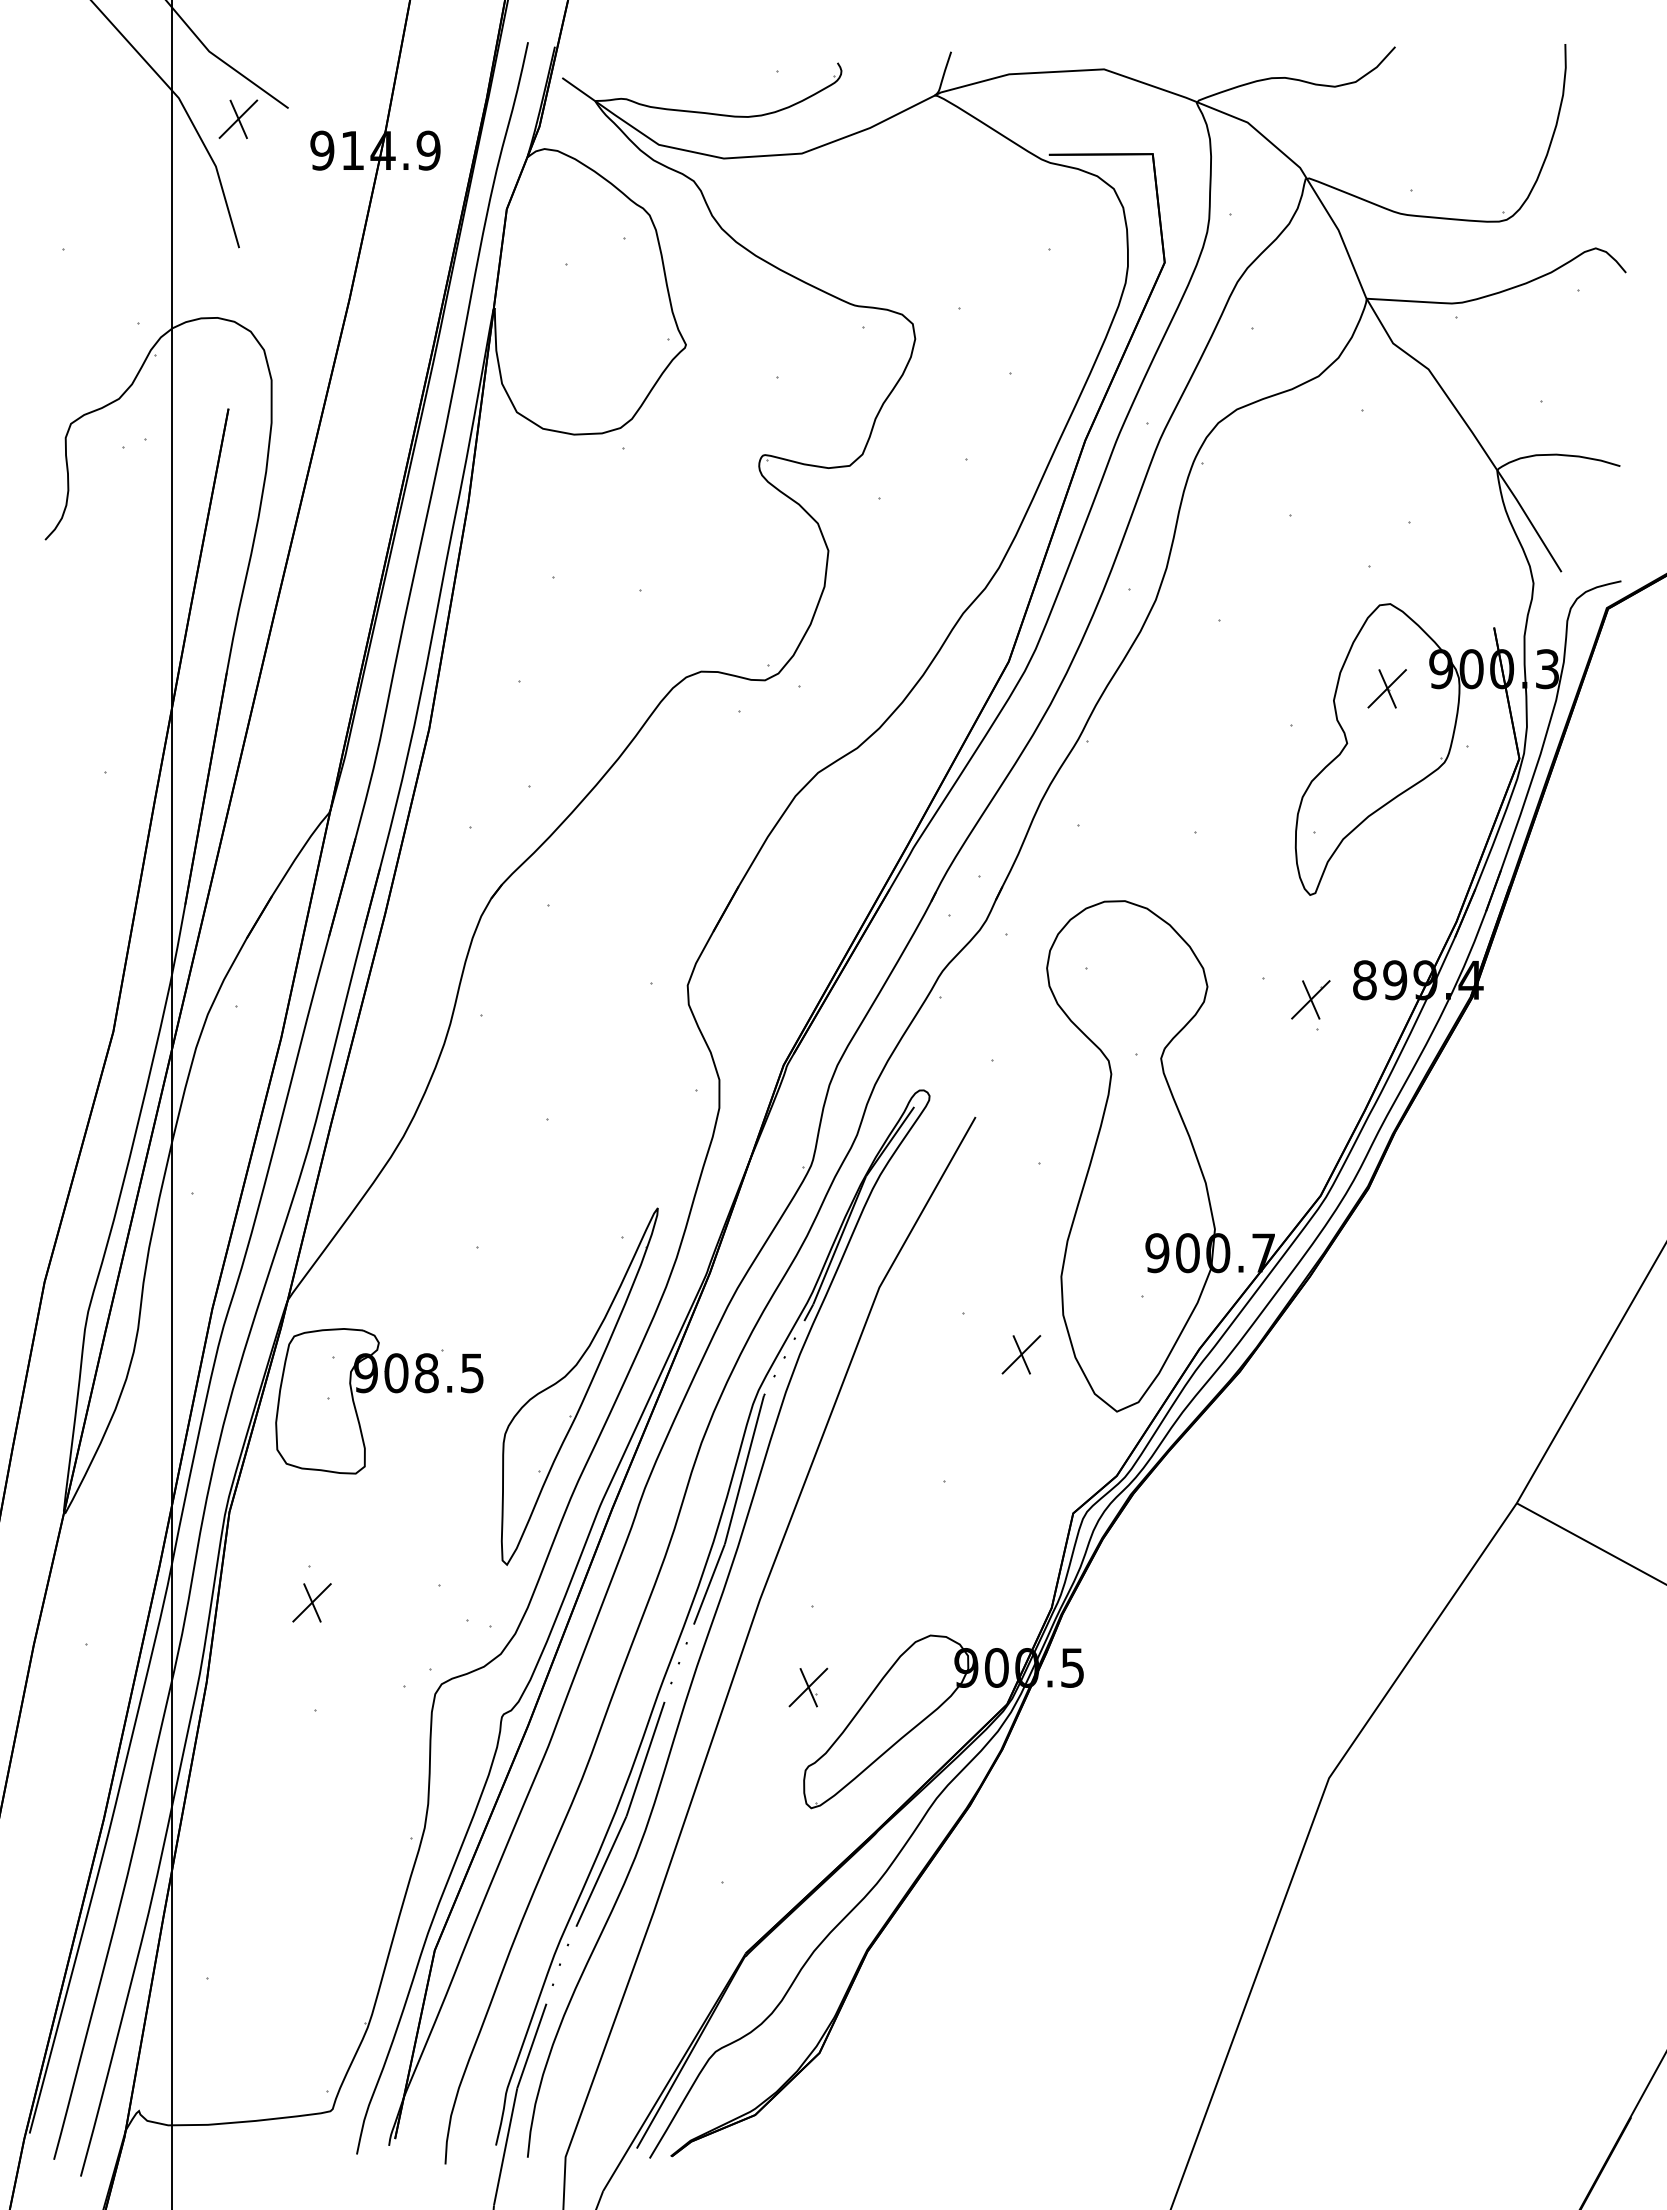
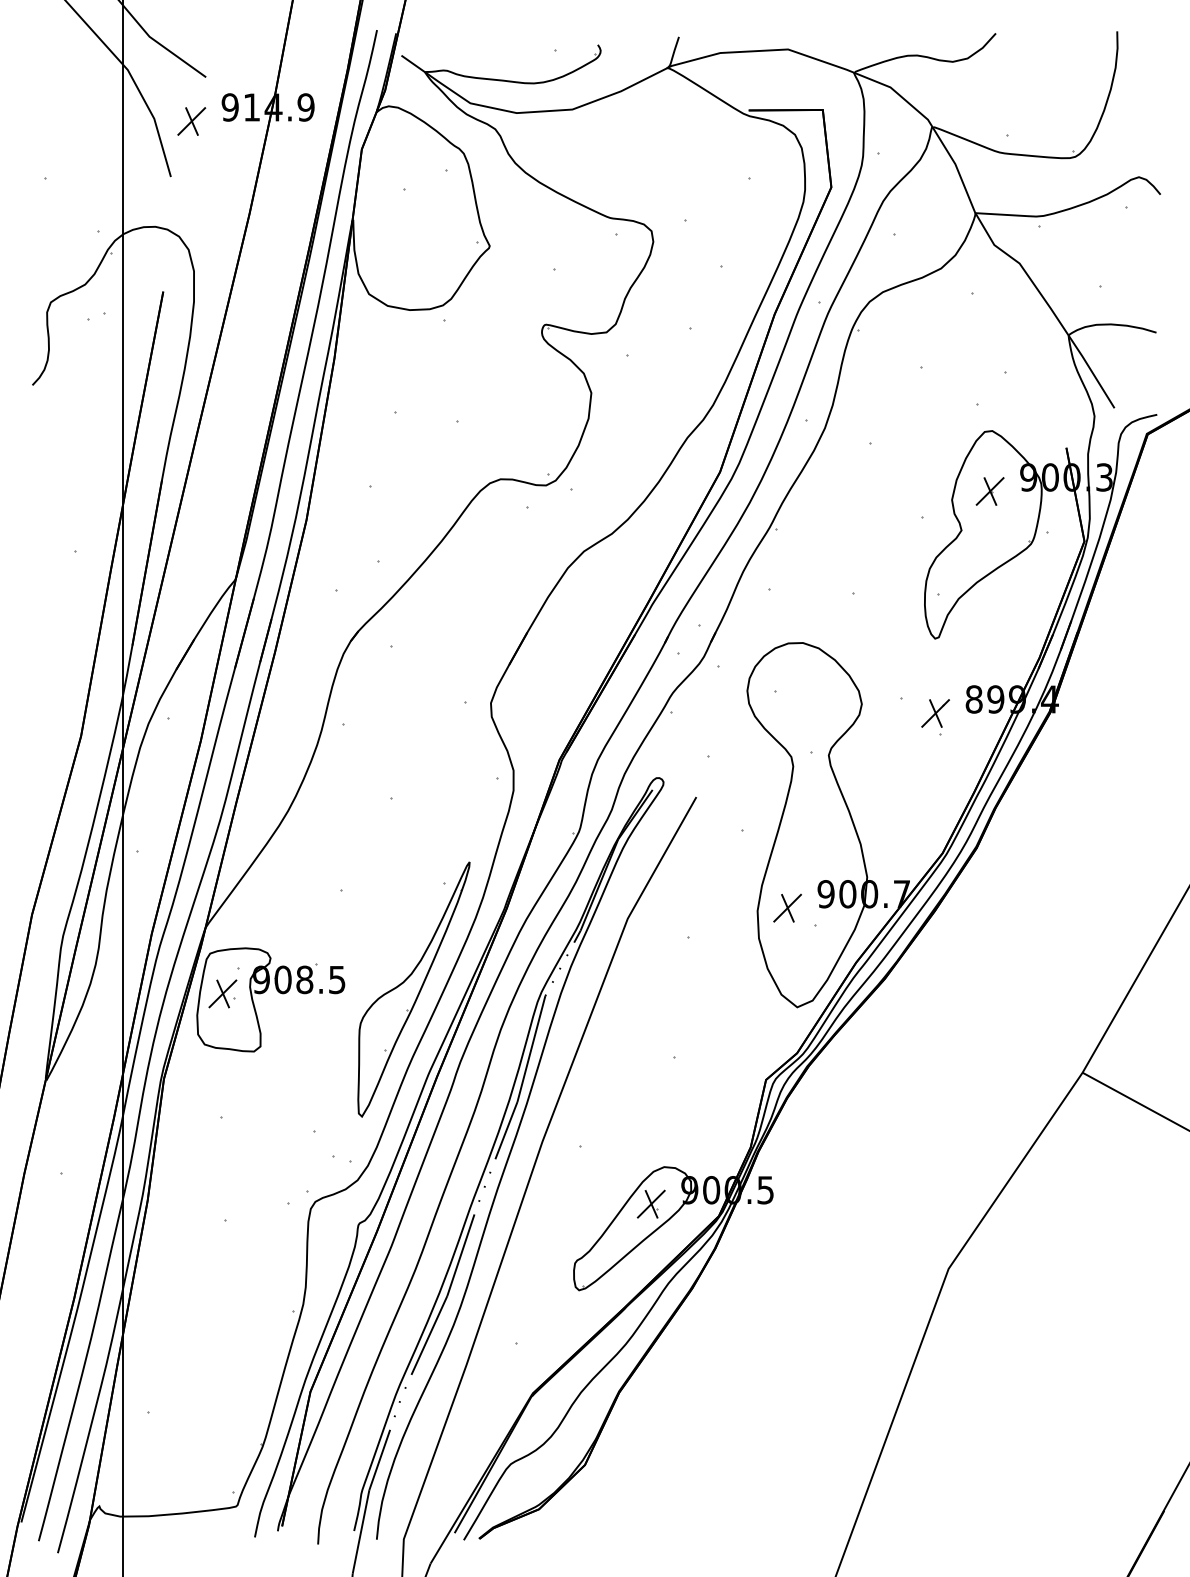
part: (238, 119) -> (191, 121), moved
part: (1021, 1354) -> (787, 908), moved
part: (311, 1602) -> (222, 993), moved
part: (808, 1687) -> (651, 1204), moved

